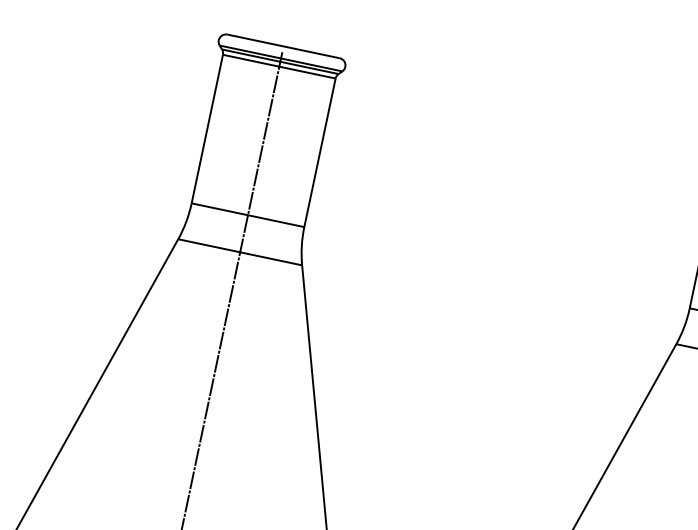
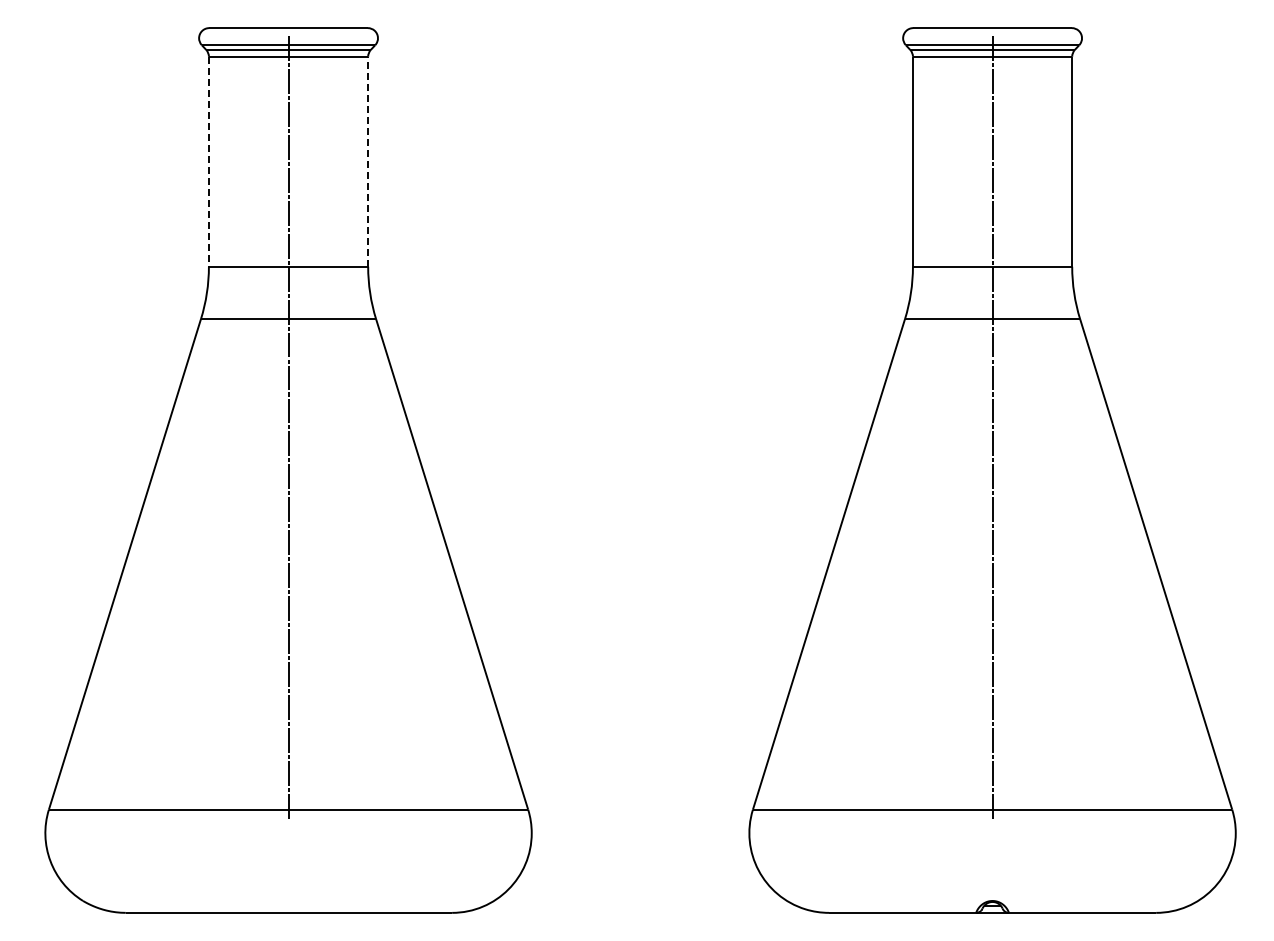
line: (207, 128) -> (208, 161), solid -> dashed
line: (320, 152) -> (368, 161), solid -> dashed

